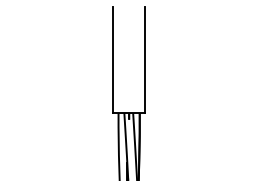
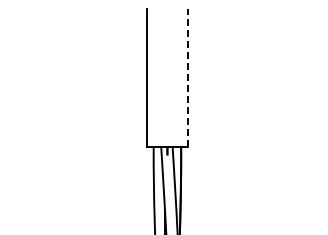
line: (145, 59) -> (188, 77), solid -> dashed

